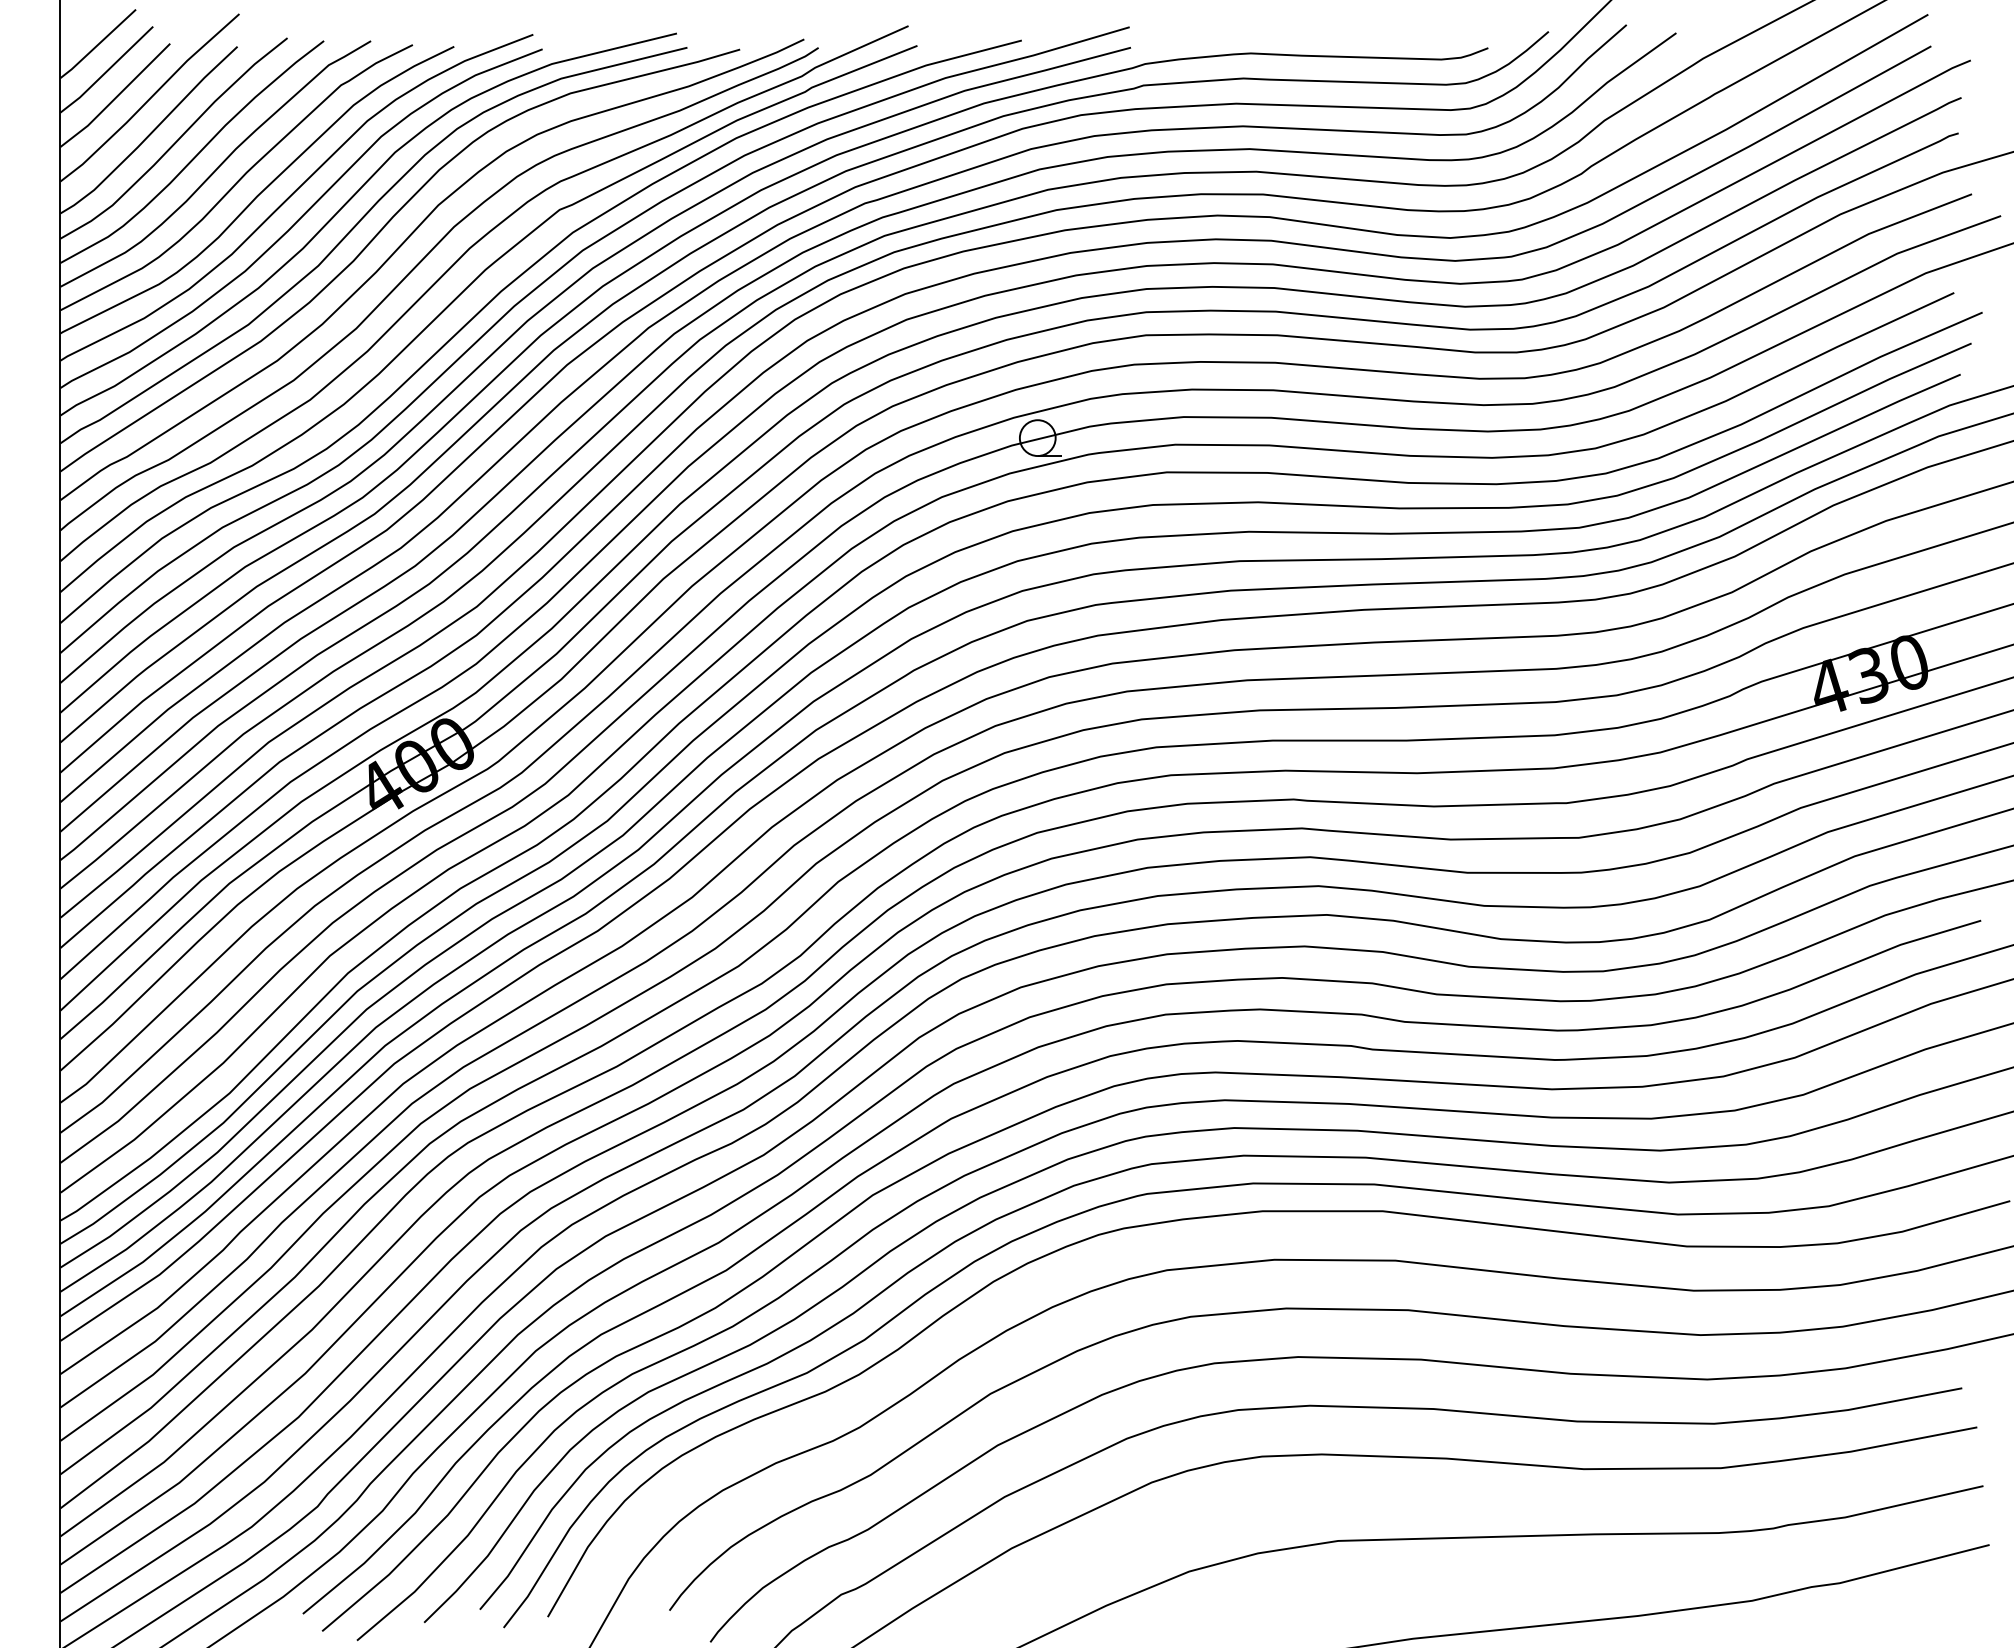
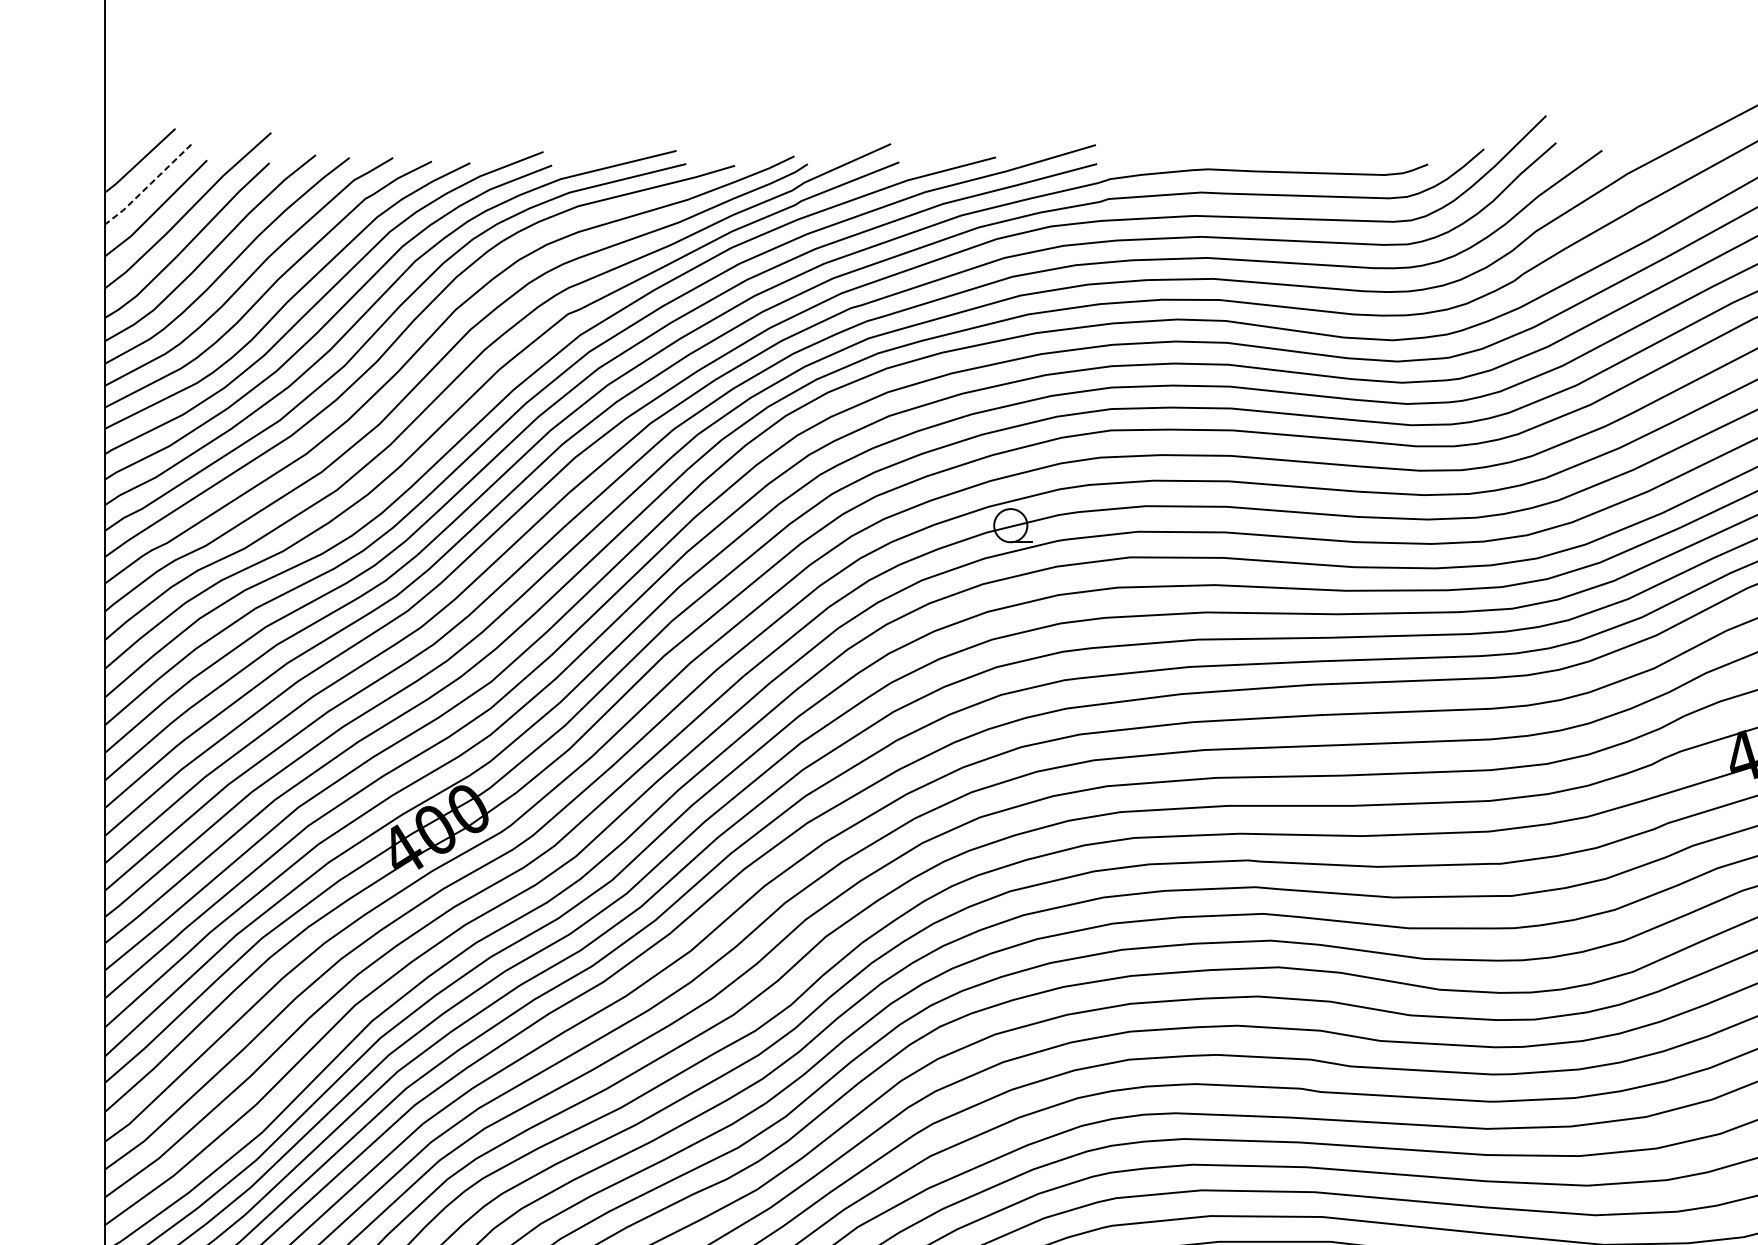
line: (107, 71) -> (149, 186), solid -> dashed

